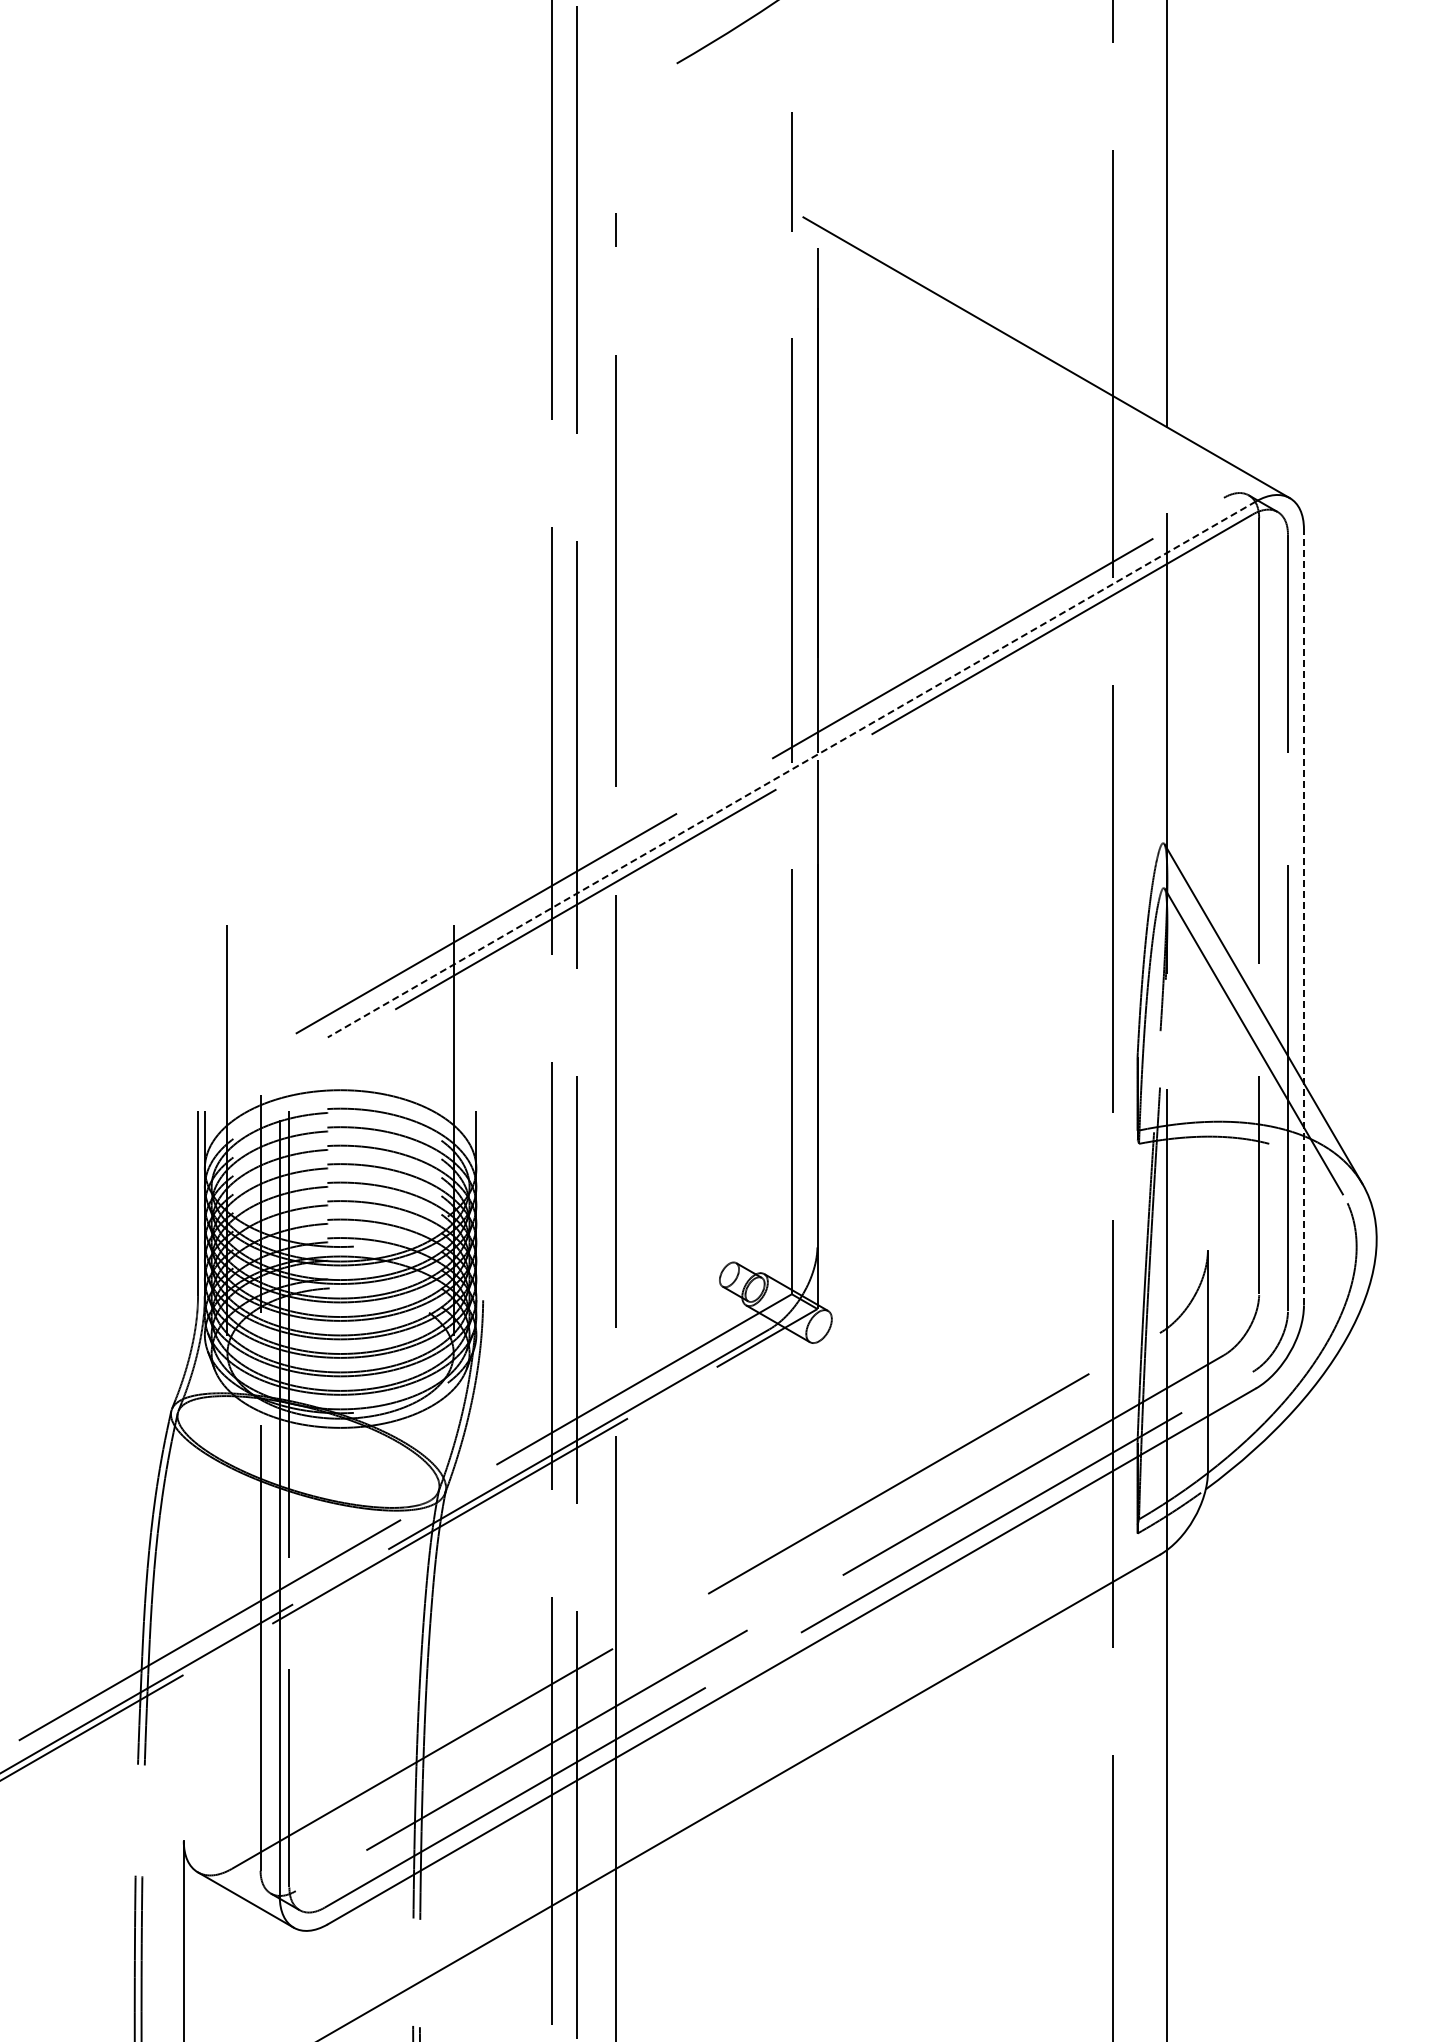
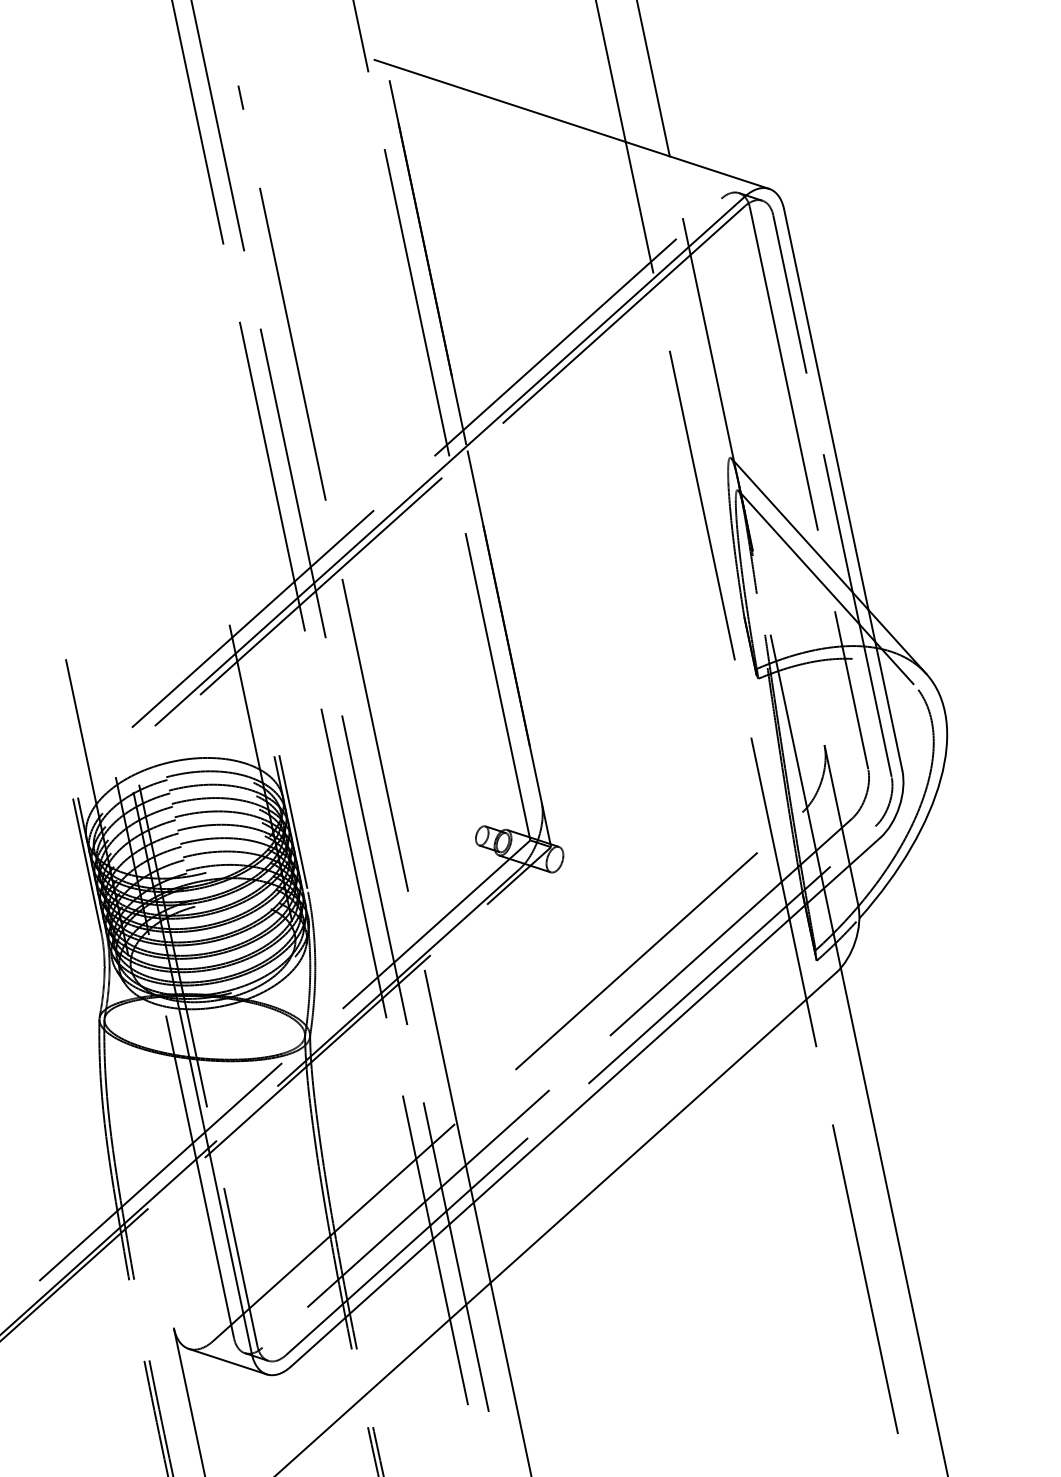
line: (791, 769) -> (450, 461), dashed -> solid
line: (1303, 916) -> (842, 489), dashed -> solid
line: (483, 1203) -> (293, 821), added

